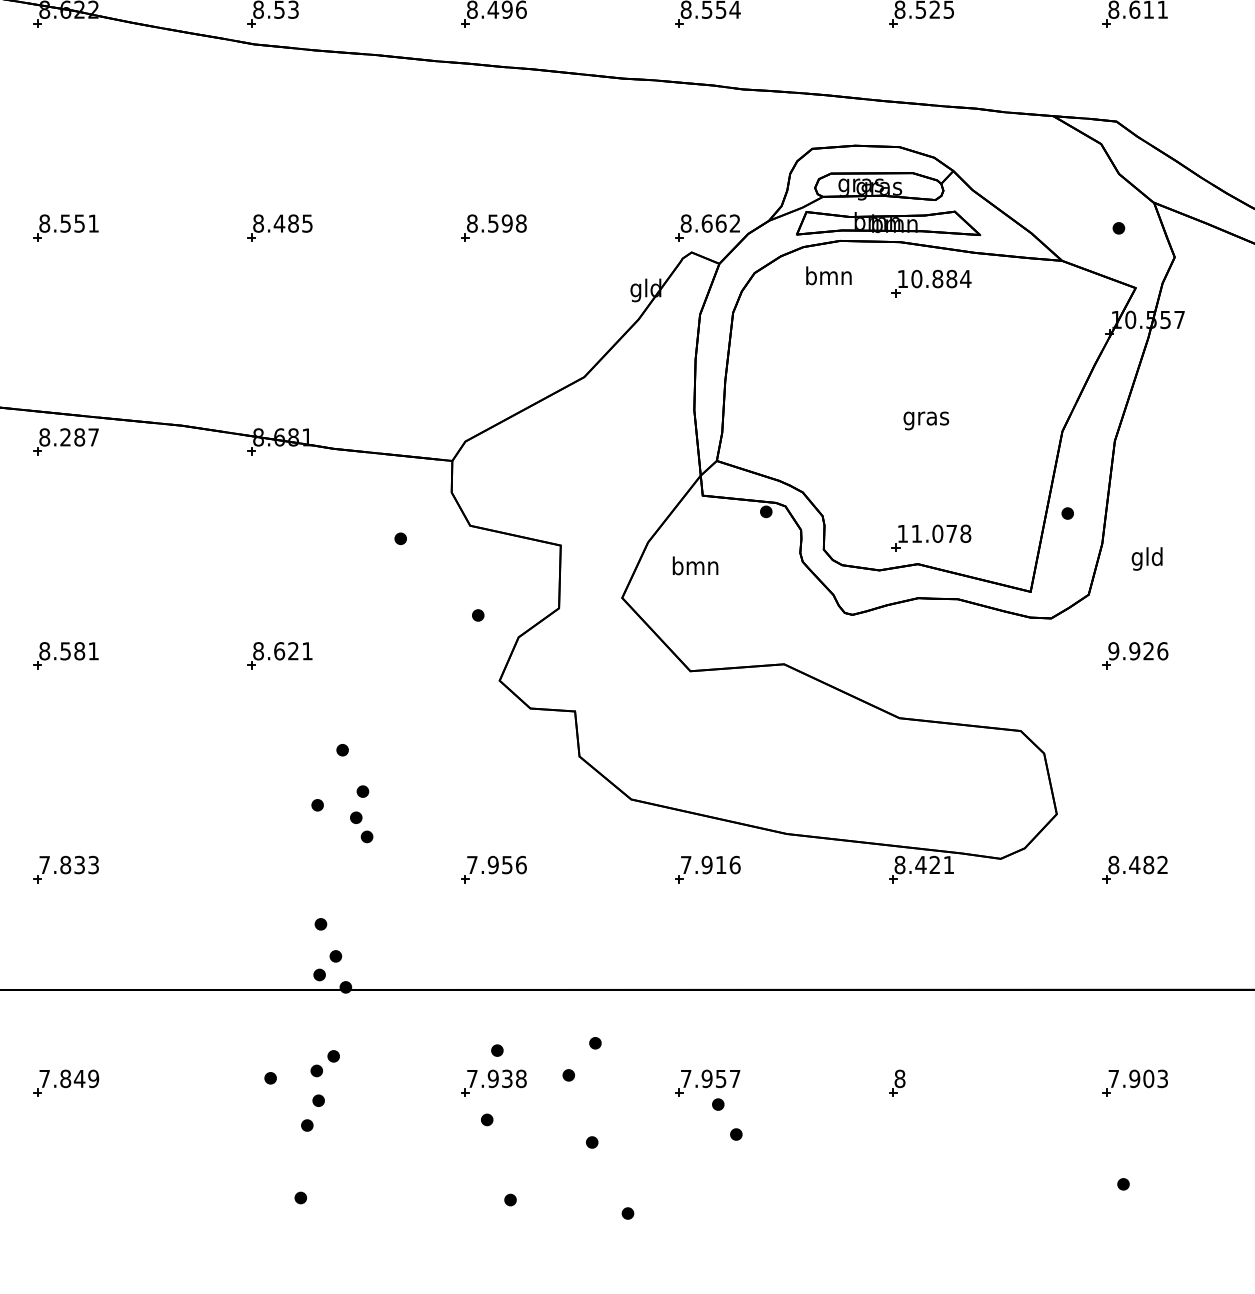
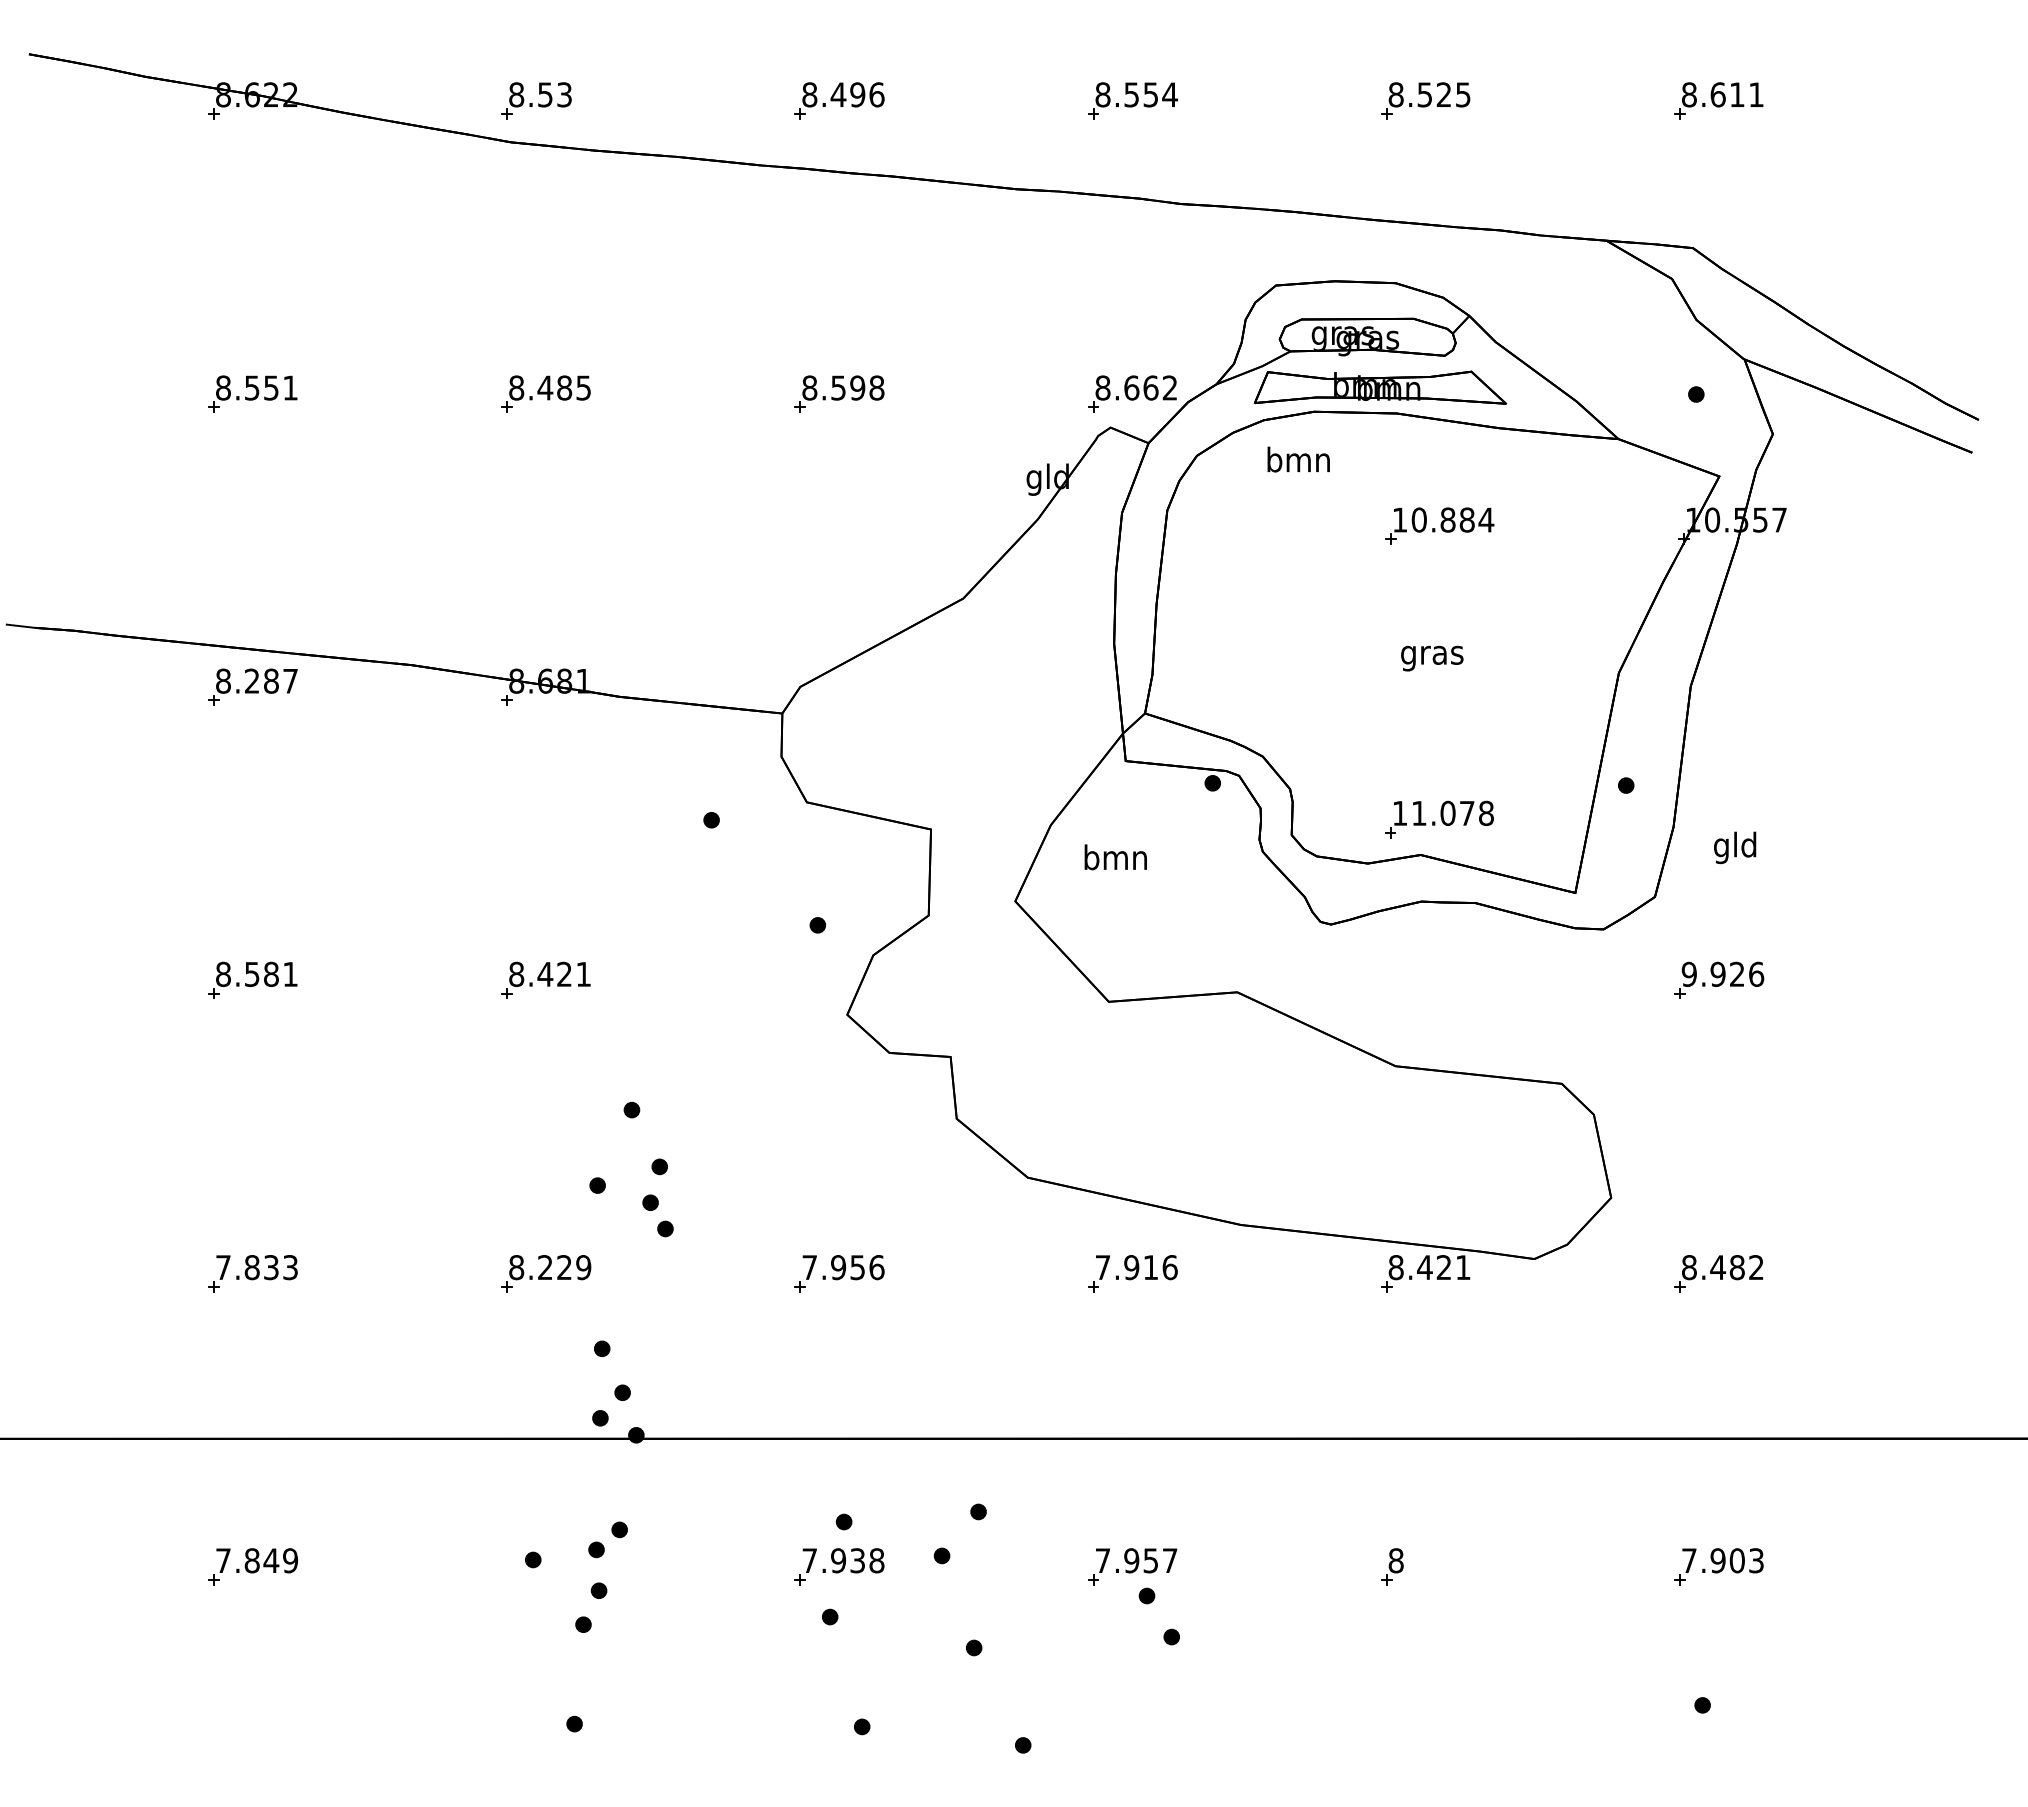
part: (931, 283) -> (1439, 525), moved
text: (279, 650) -> (545, 973), 8.621 -> 8.421
part: (280, 869) -> (546, 1273), added

